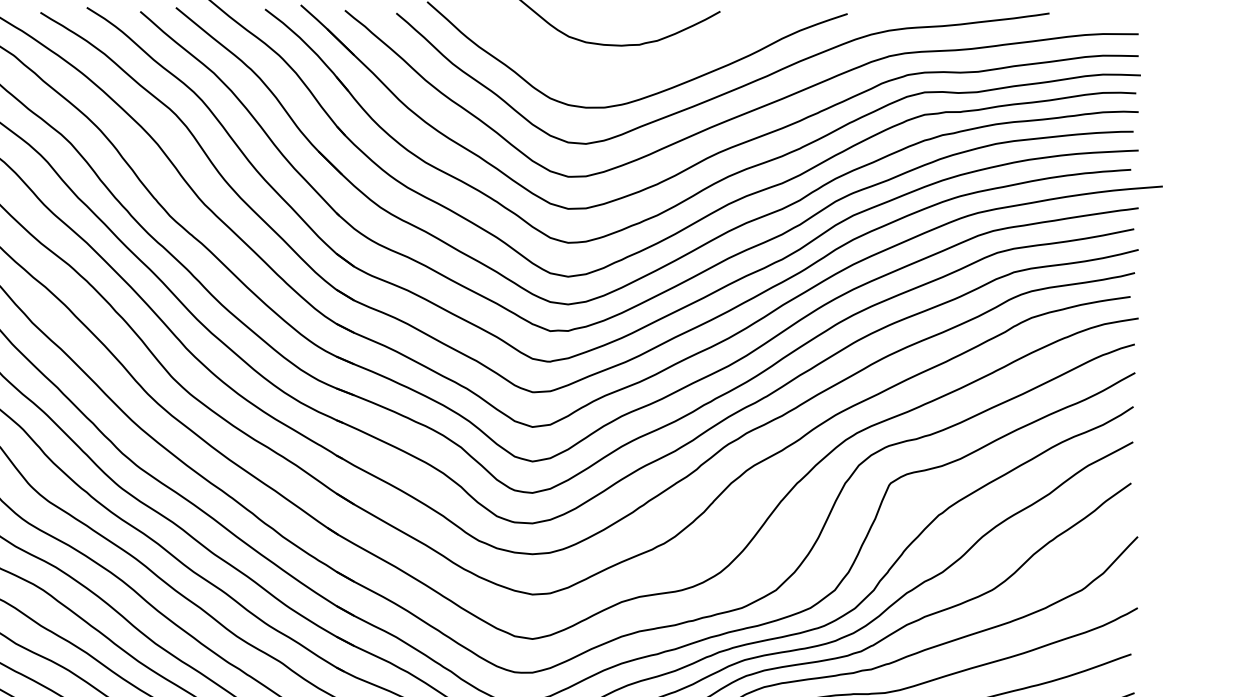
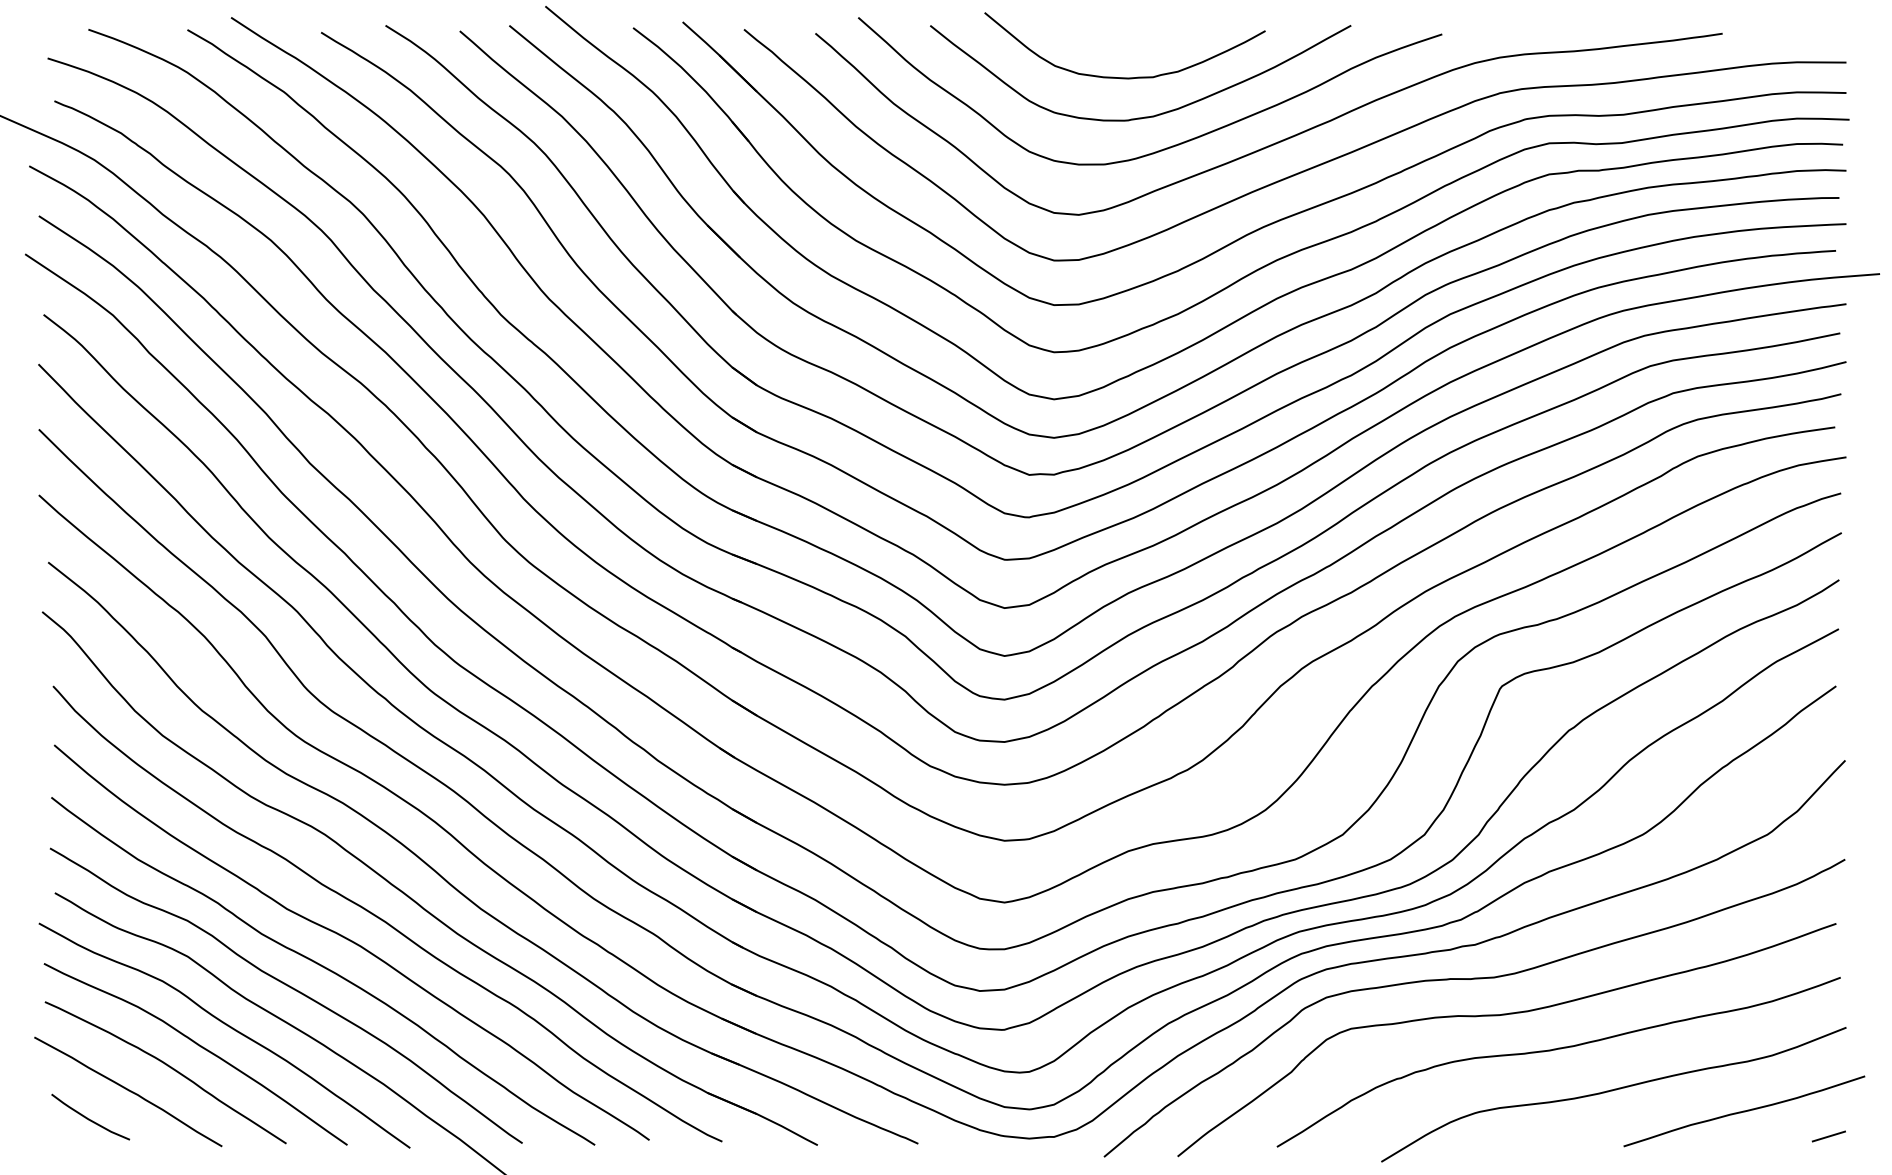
curve: (633, 73) -> (1144, 116), added

